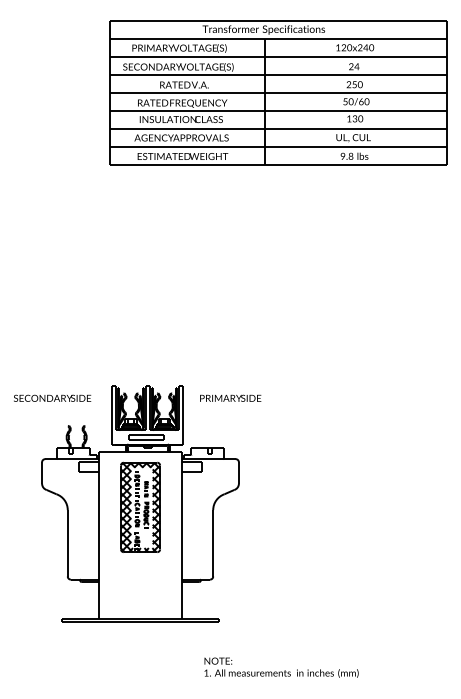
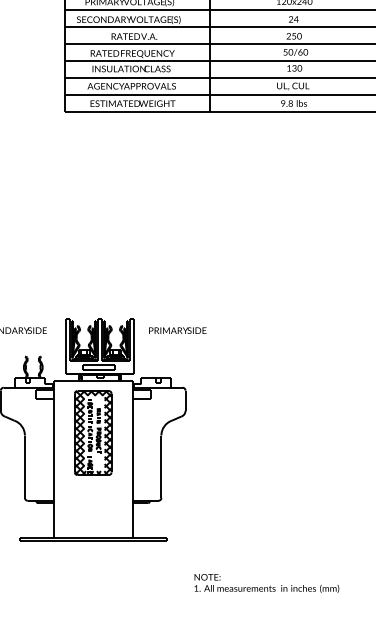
text: (281, 667) -> (266, 583), moved

